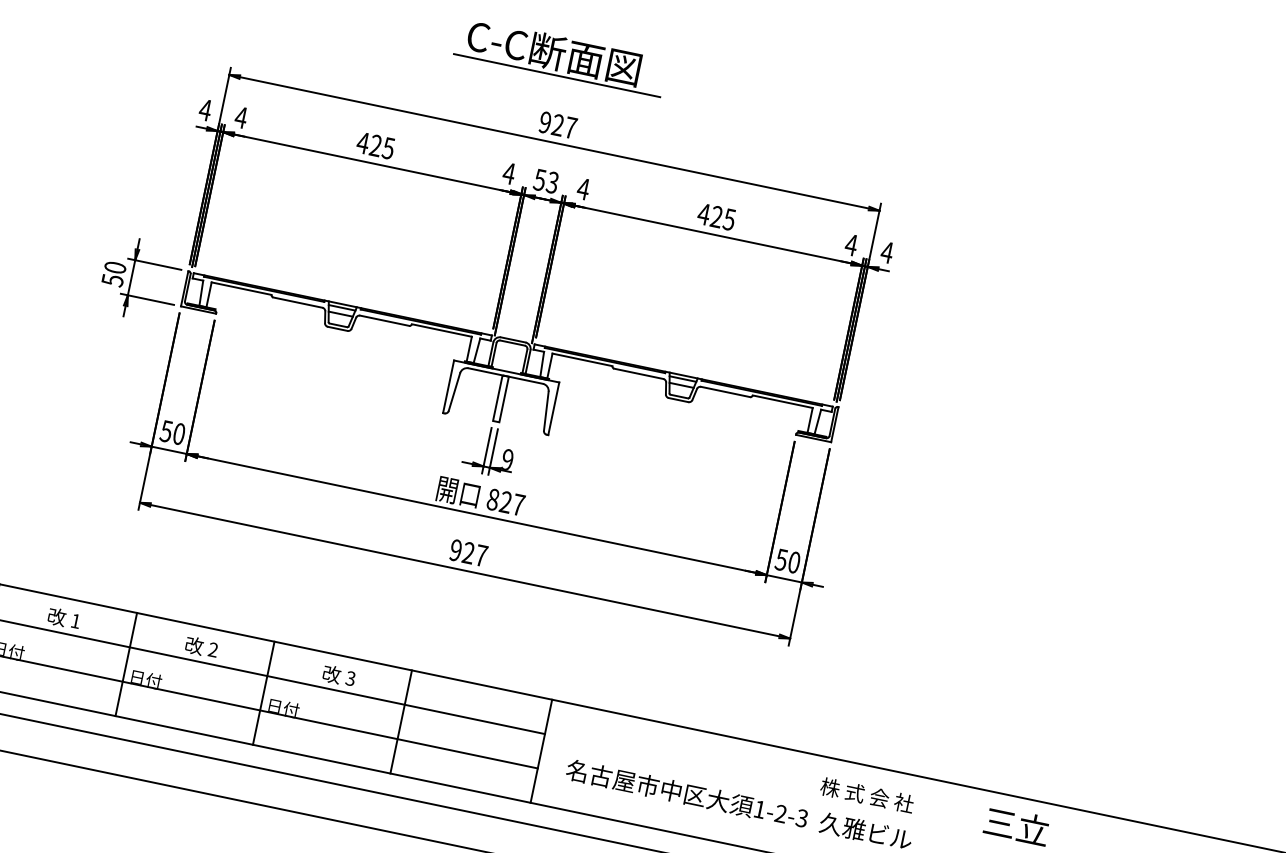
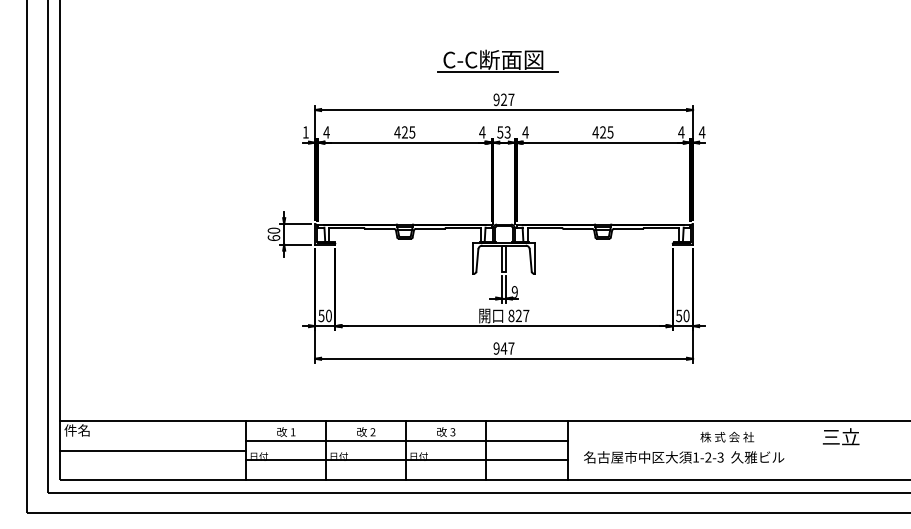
text: (204, 110) -> (305, 132), 4 -> 1
text: (111, 280) -> (273, 238), 50 -> 60
text: (467, 552) -> (503, 348), 927 -> 947
text: (867, 794) -> (727, 436), moved

